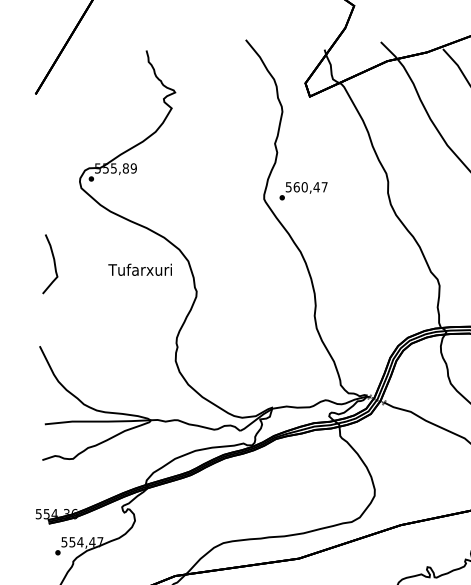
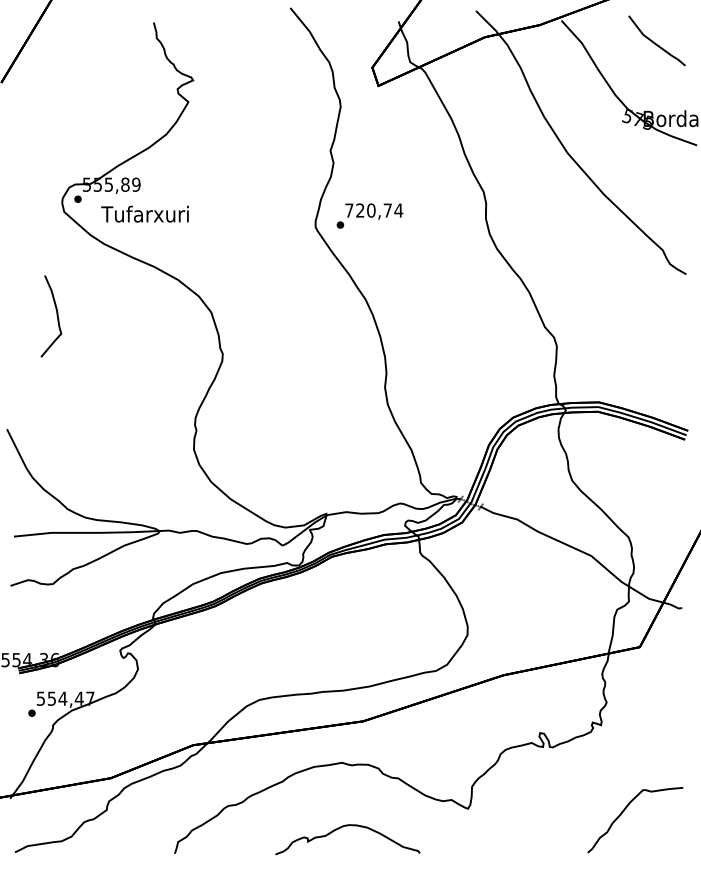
text: (307, 187) -> (374, 210), 560,47 -> 720,74
curve: (53, 263) -> (56, 315), moved
text: (139, 269) -> (144, 213), moved

